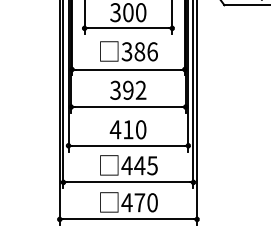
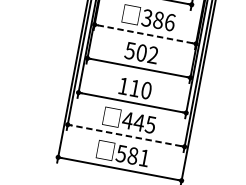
line: (128, 69) -> (145, 34), solid -> dashed
text: (122, 89) -> (136, 51), 392 -> 502
text: (115, 129) -> (123, 86), 410 -> 110
line: (128, 182) -> (126, 135), solid -> dashed
text: (139, 202) -> (132, 155), 470 -> 581

